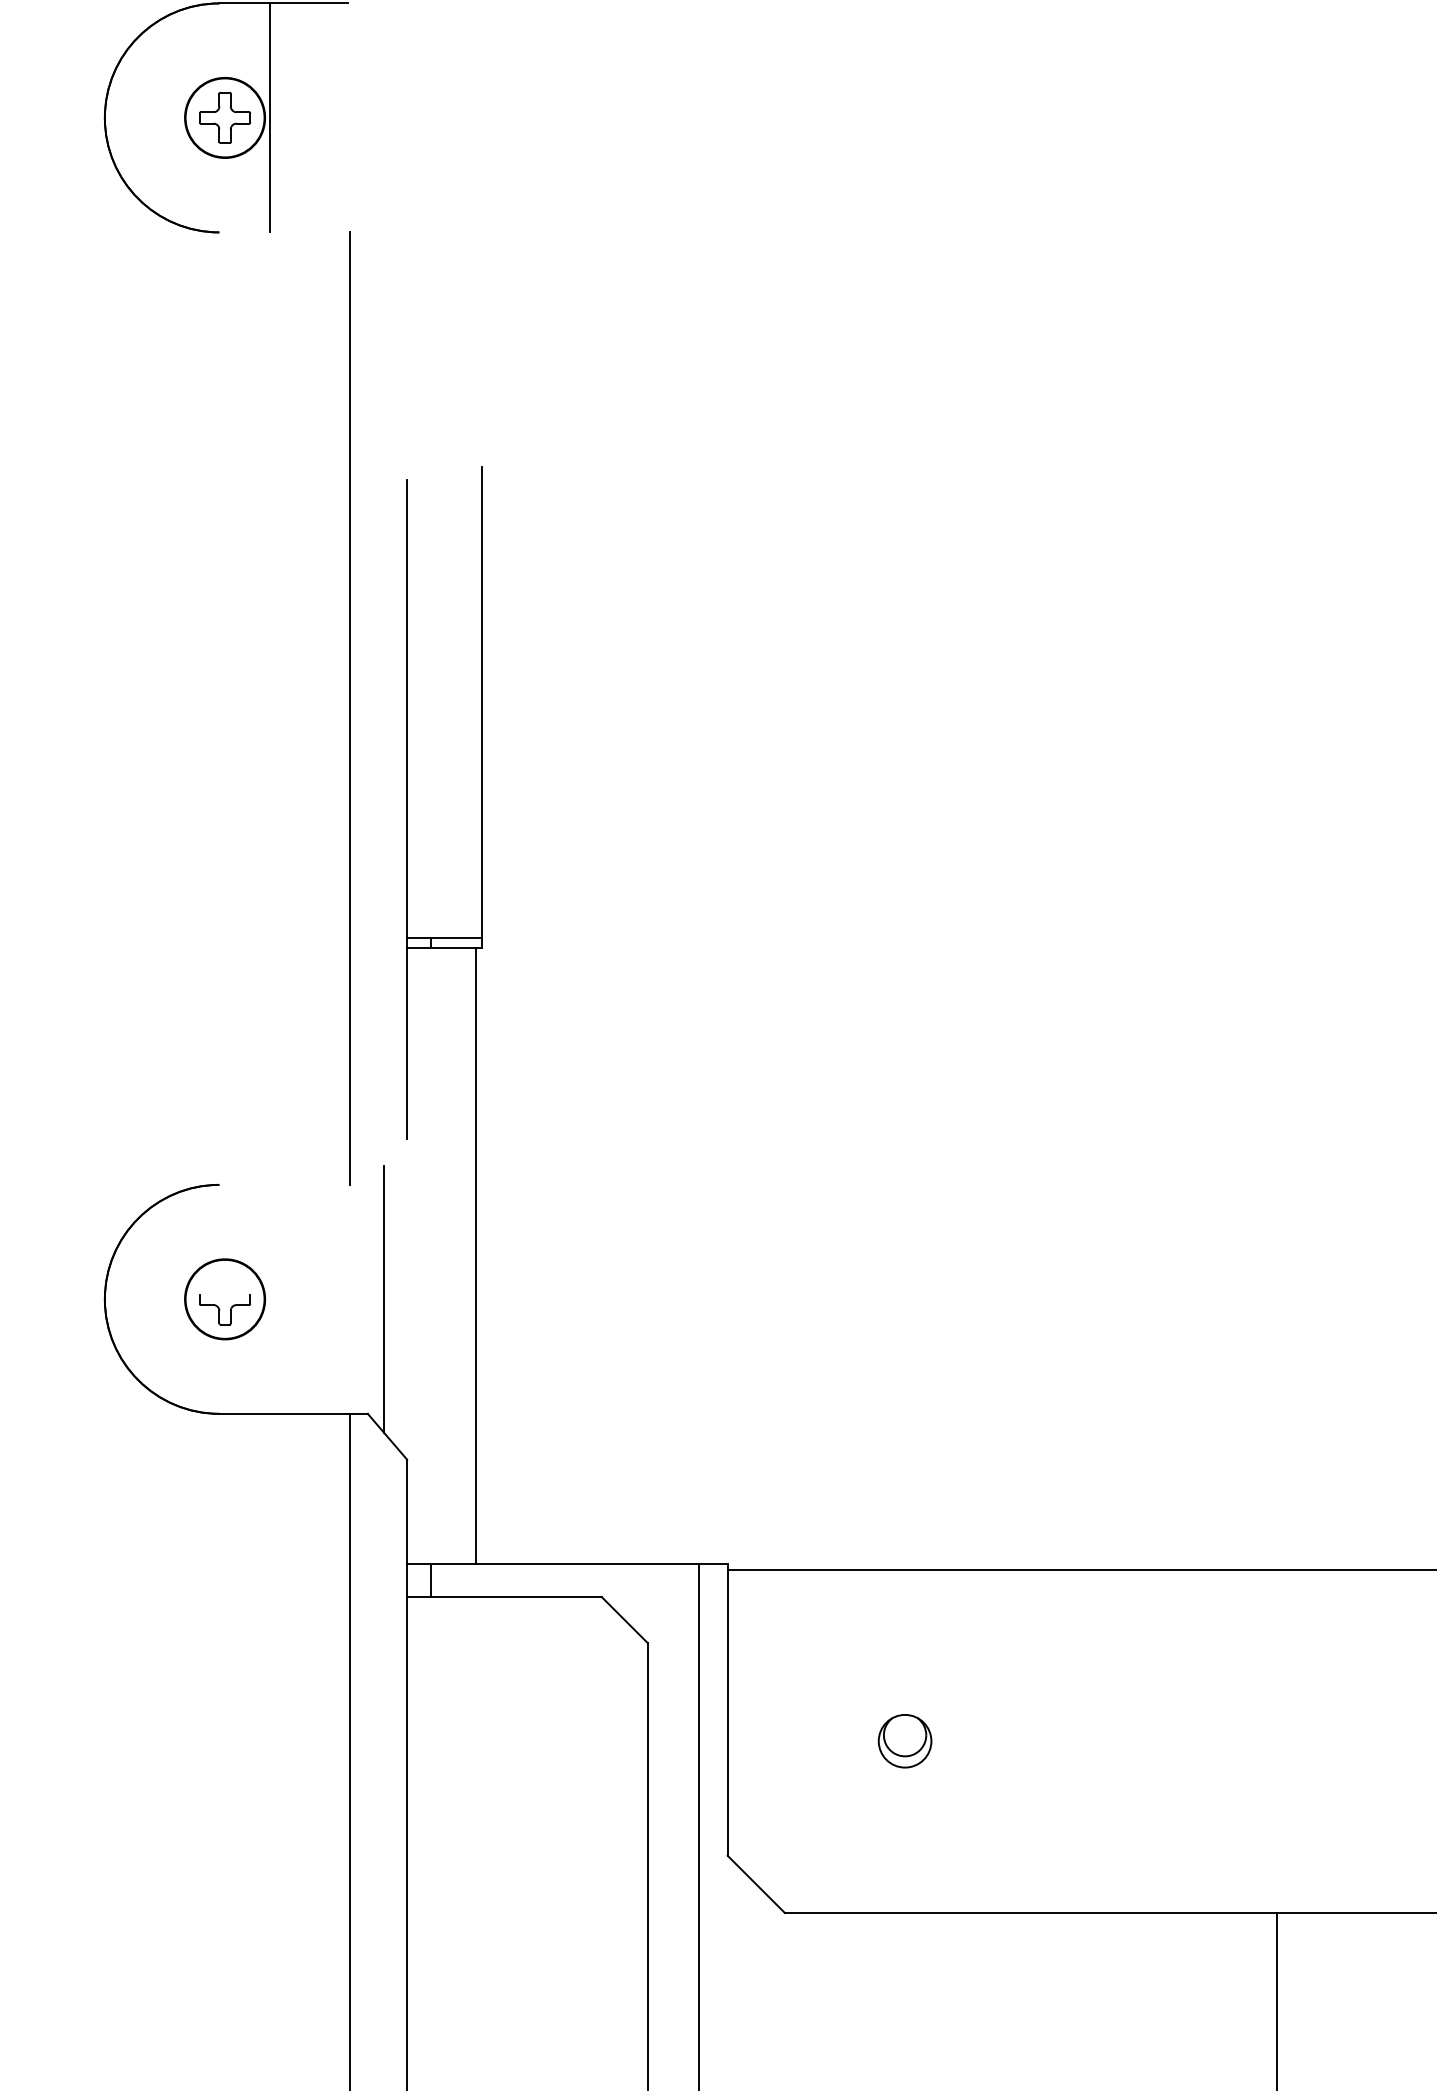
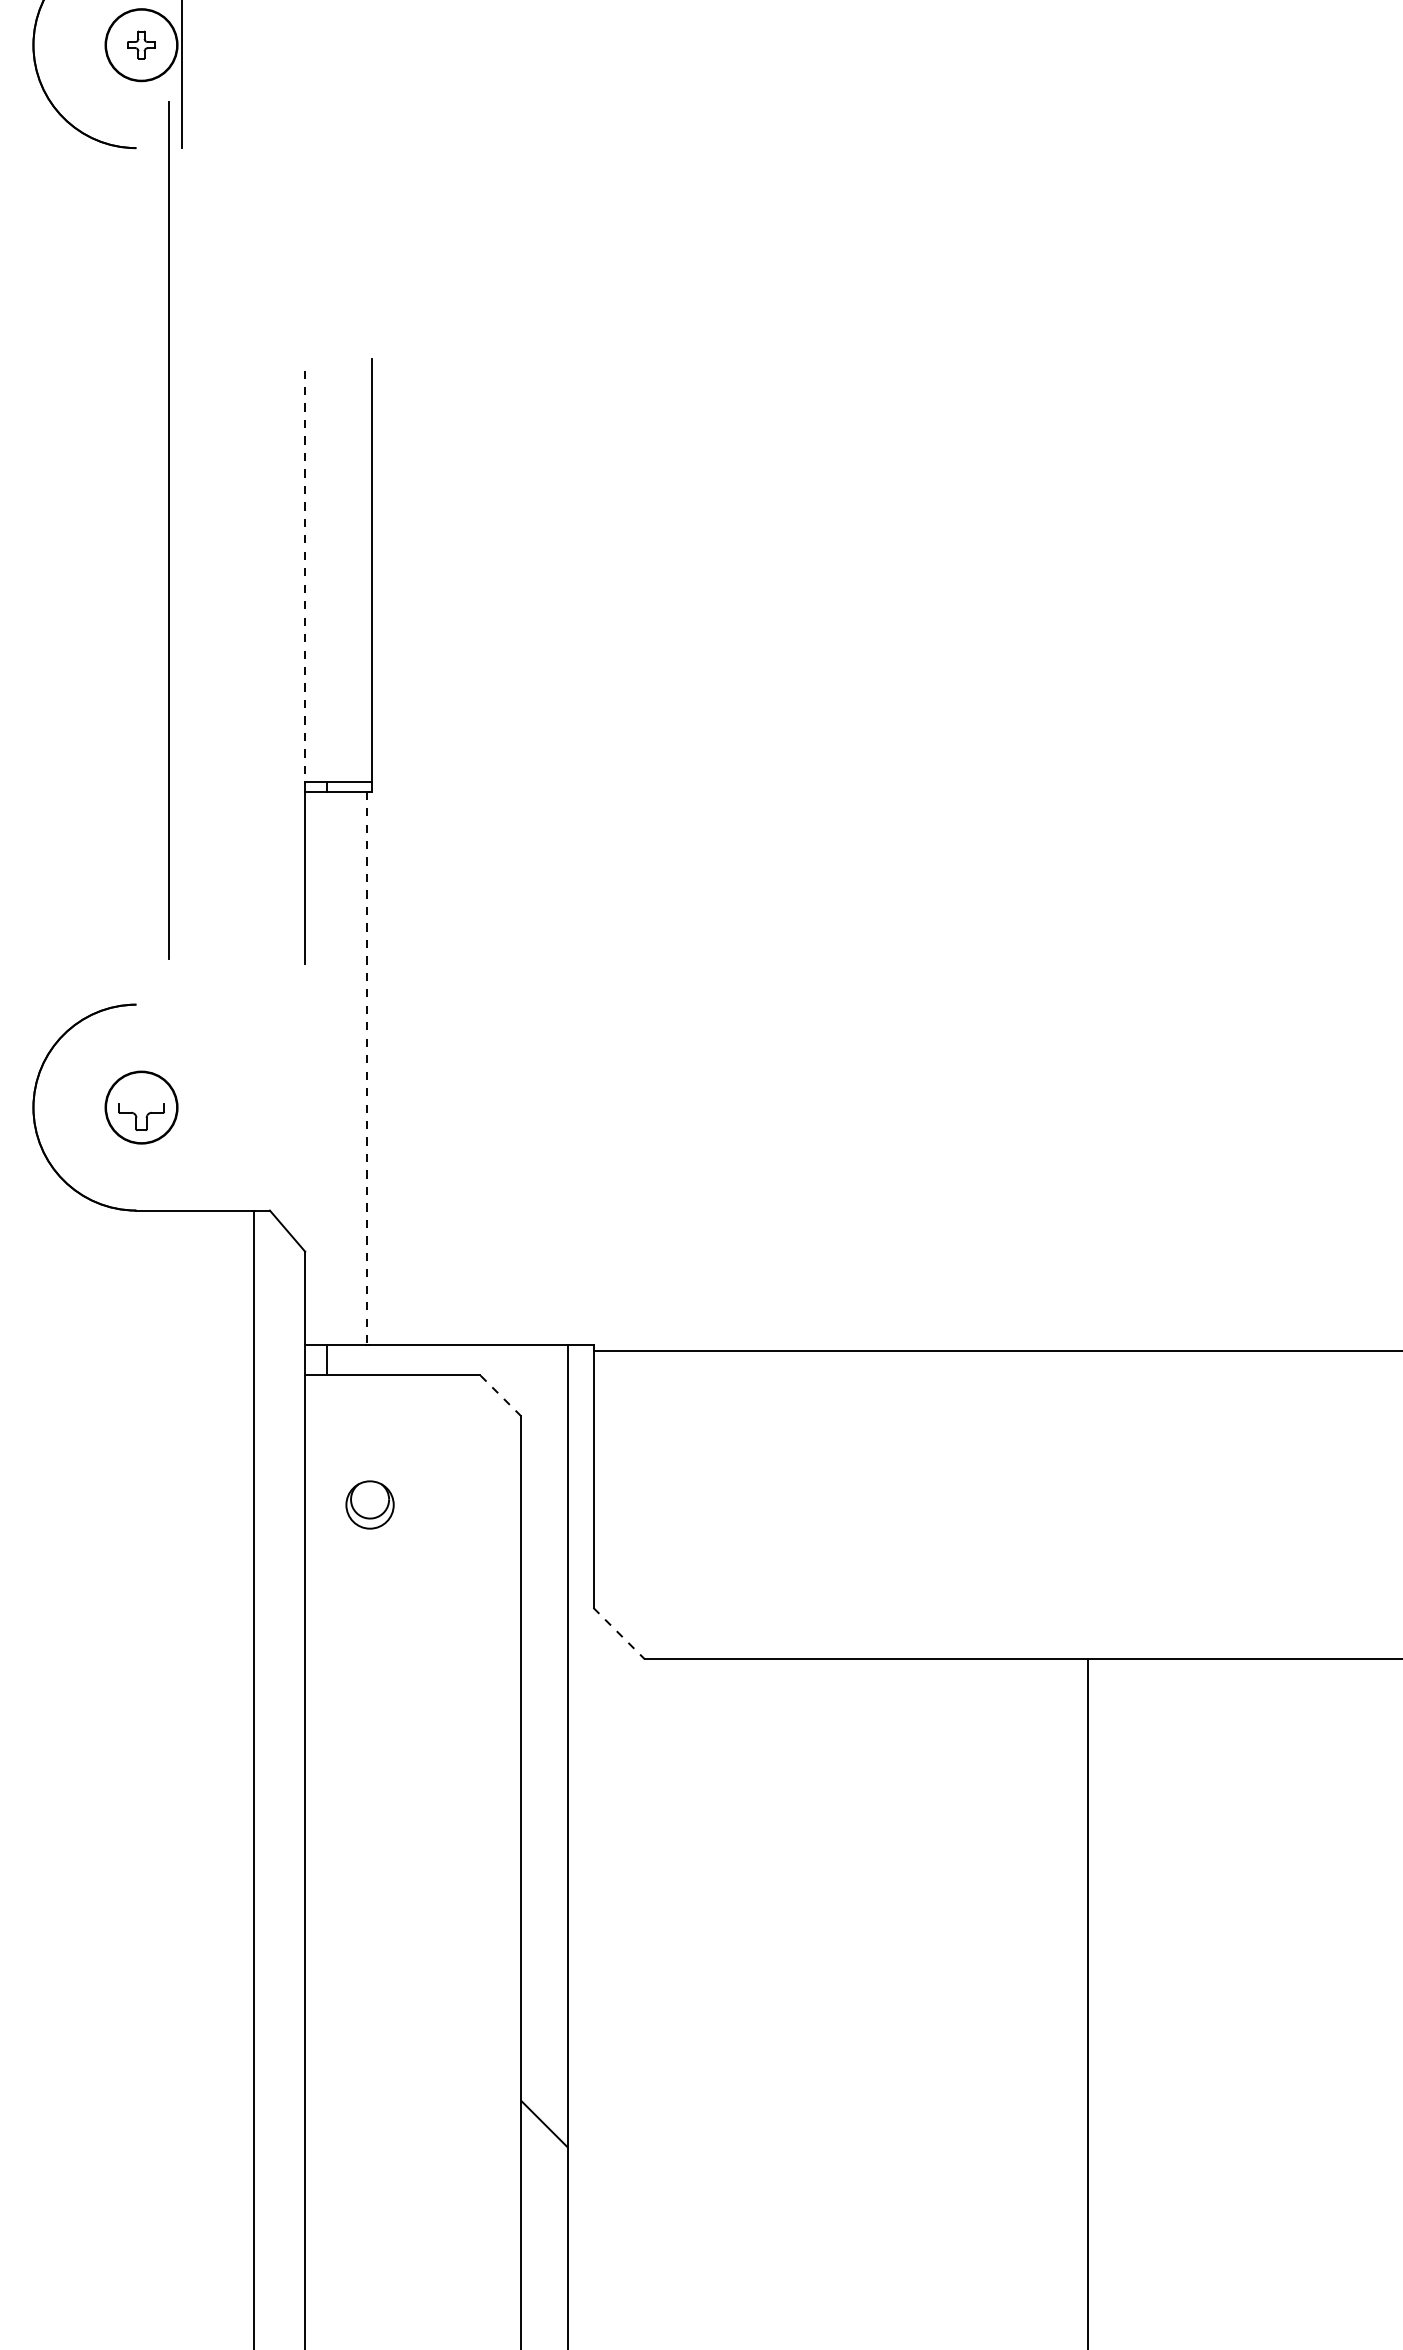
part: (225, 117) -> (141, 44), size x0.6
line: (349, 708) -> (168, 530), moved
line: (407, 708) -> (305, 576), solid -> dashed
line: (476, 1255) -> (367, 1068), solid -> dashed
line: (384, 1299) -> (284, 1107), removed
line: (624, 1619) -> (500, 1395), solid -> dashed
part: (904, 1740) -> (369, 1504), moved
line: (756, 1885) -> (619, 1634), solid -> dashed

